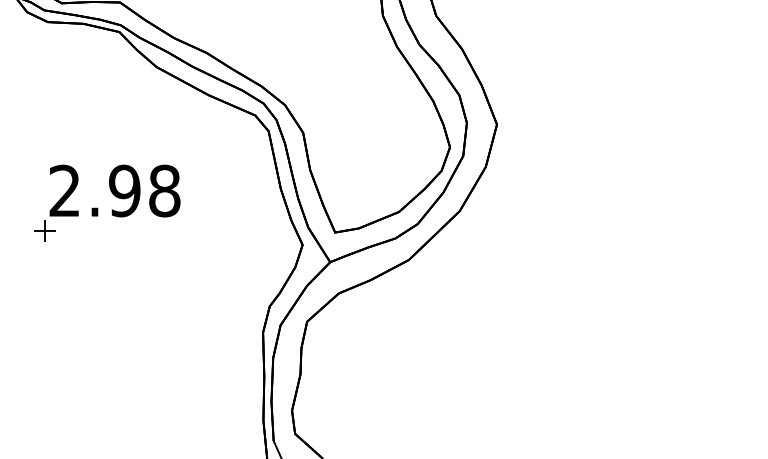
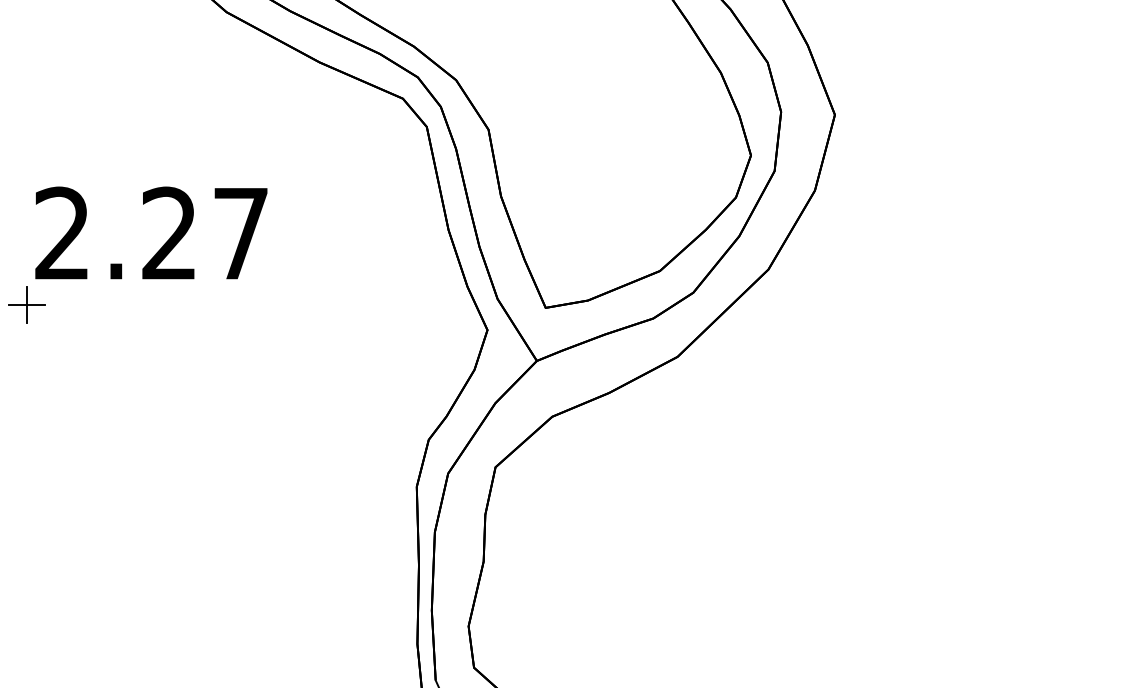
text: (144, 190) -> (204, 232), 2.98 -> 2.27

